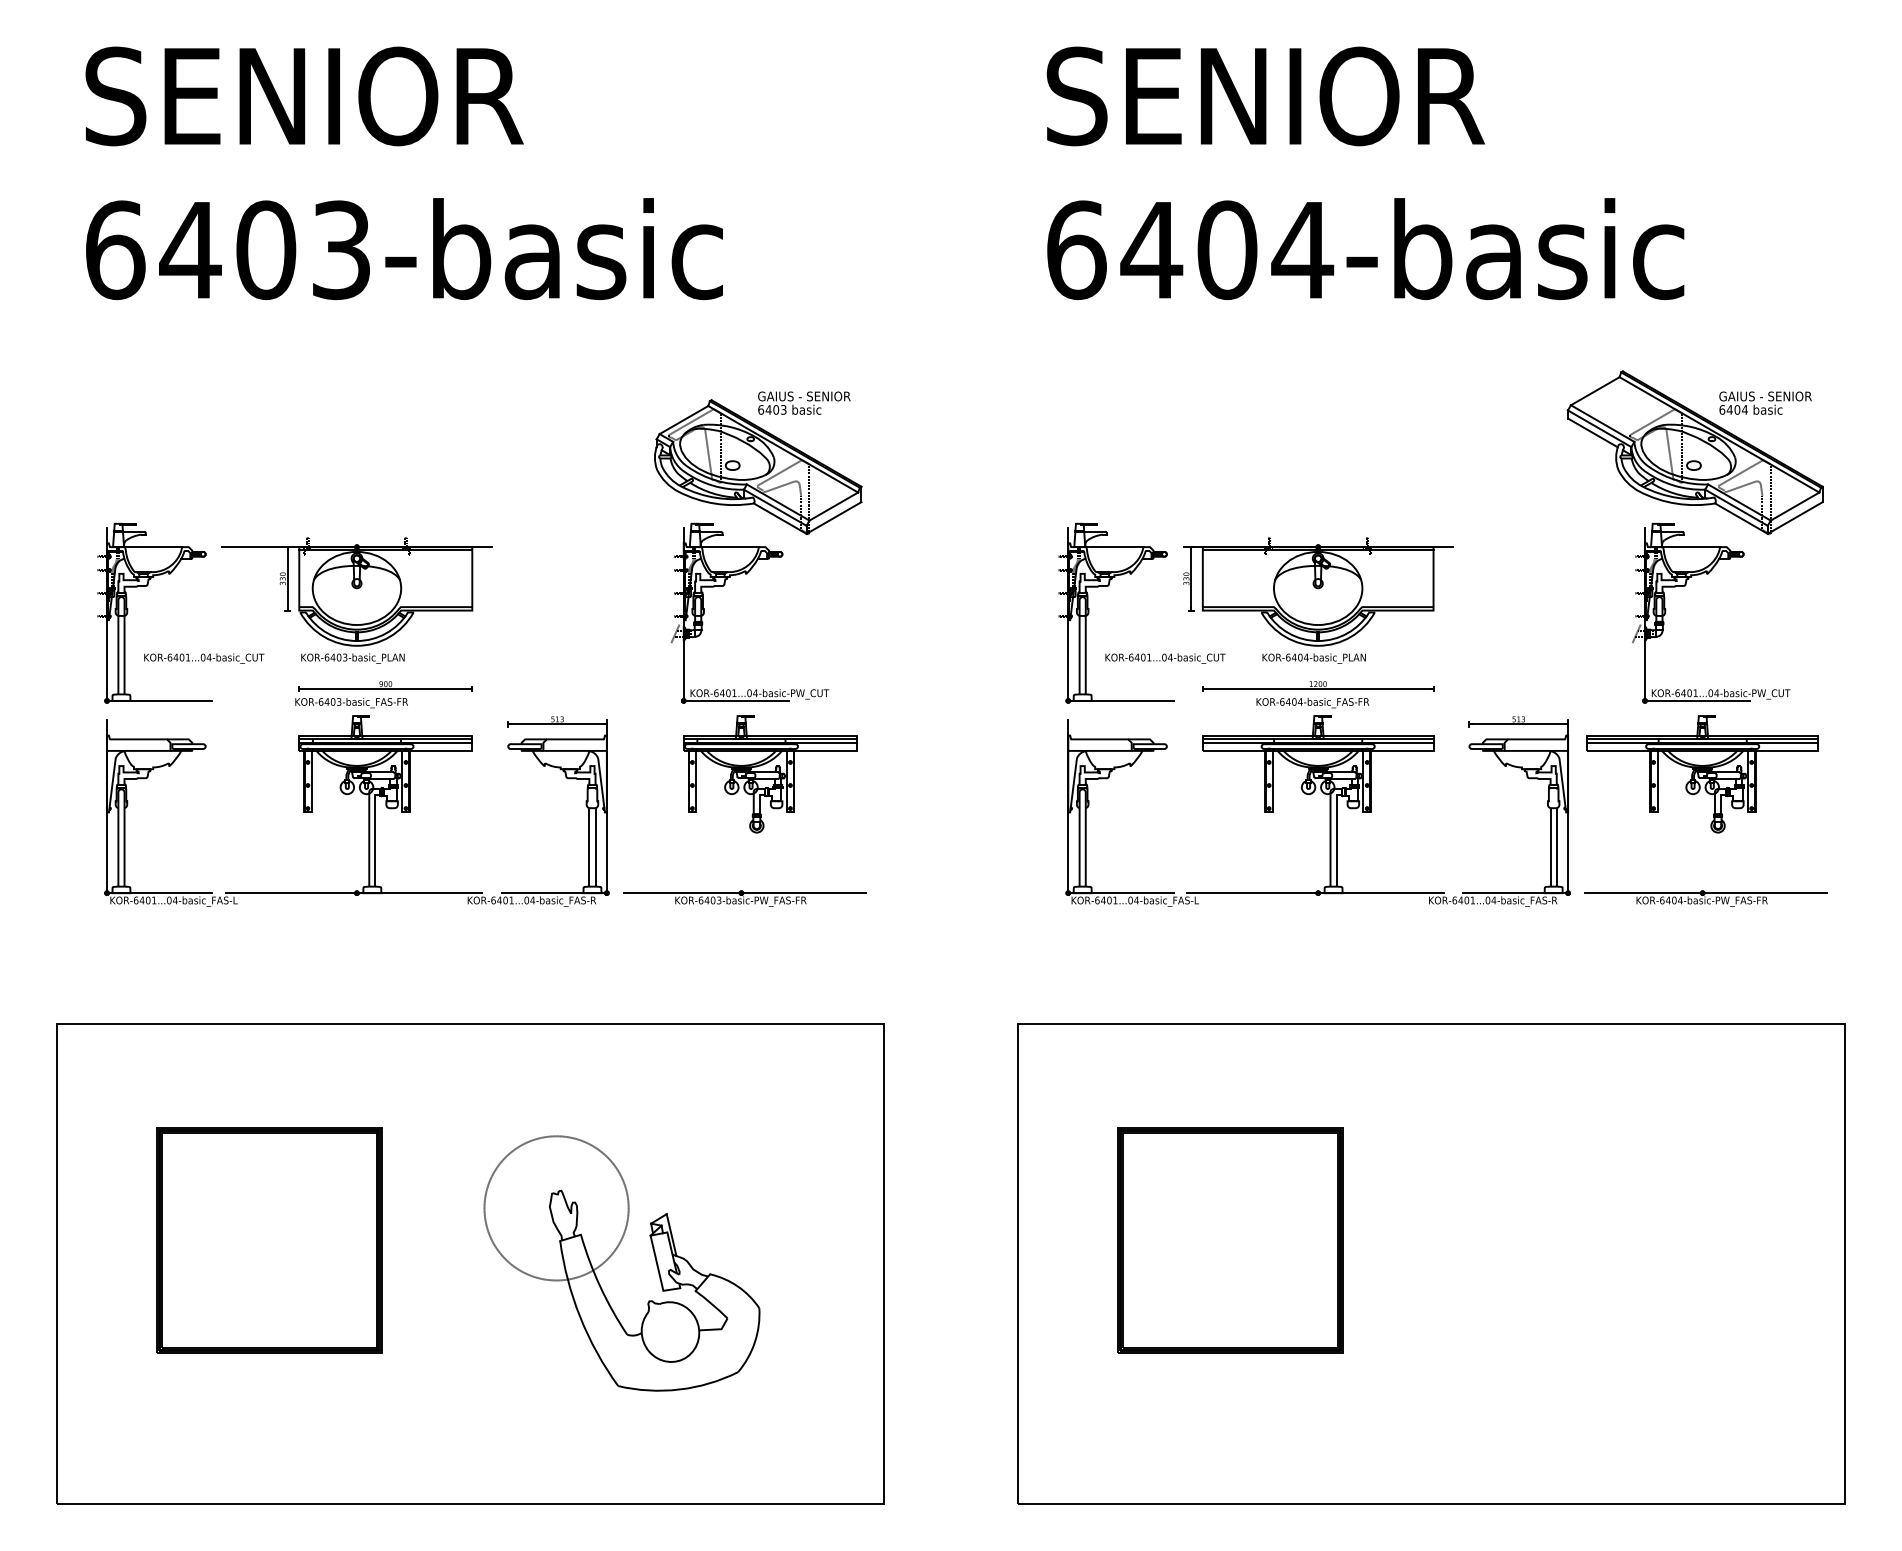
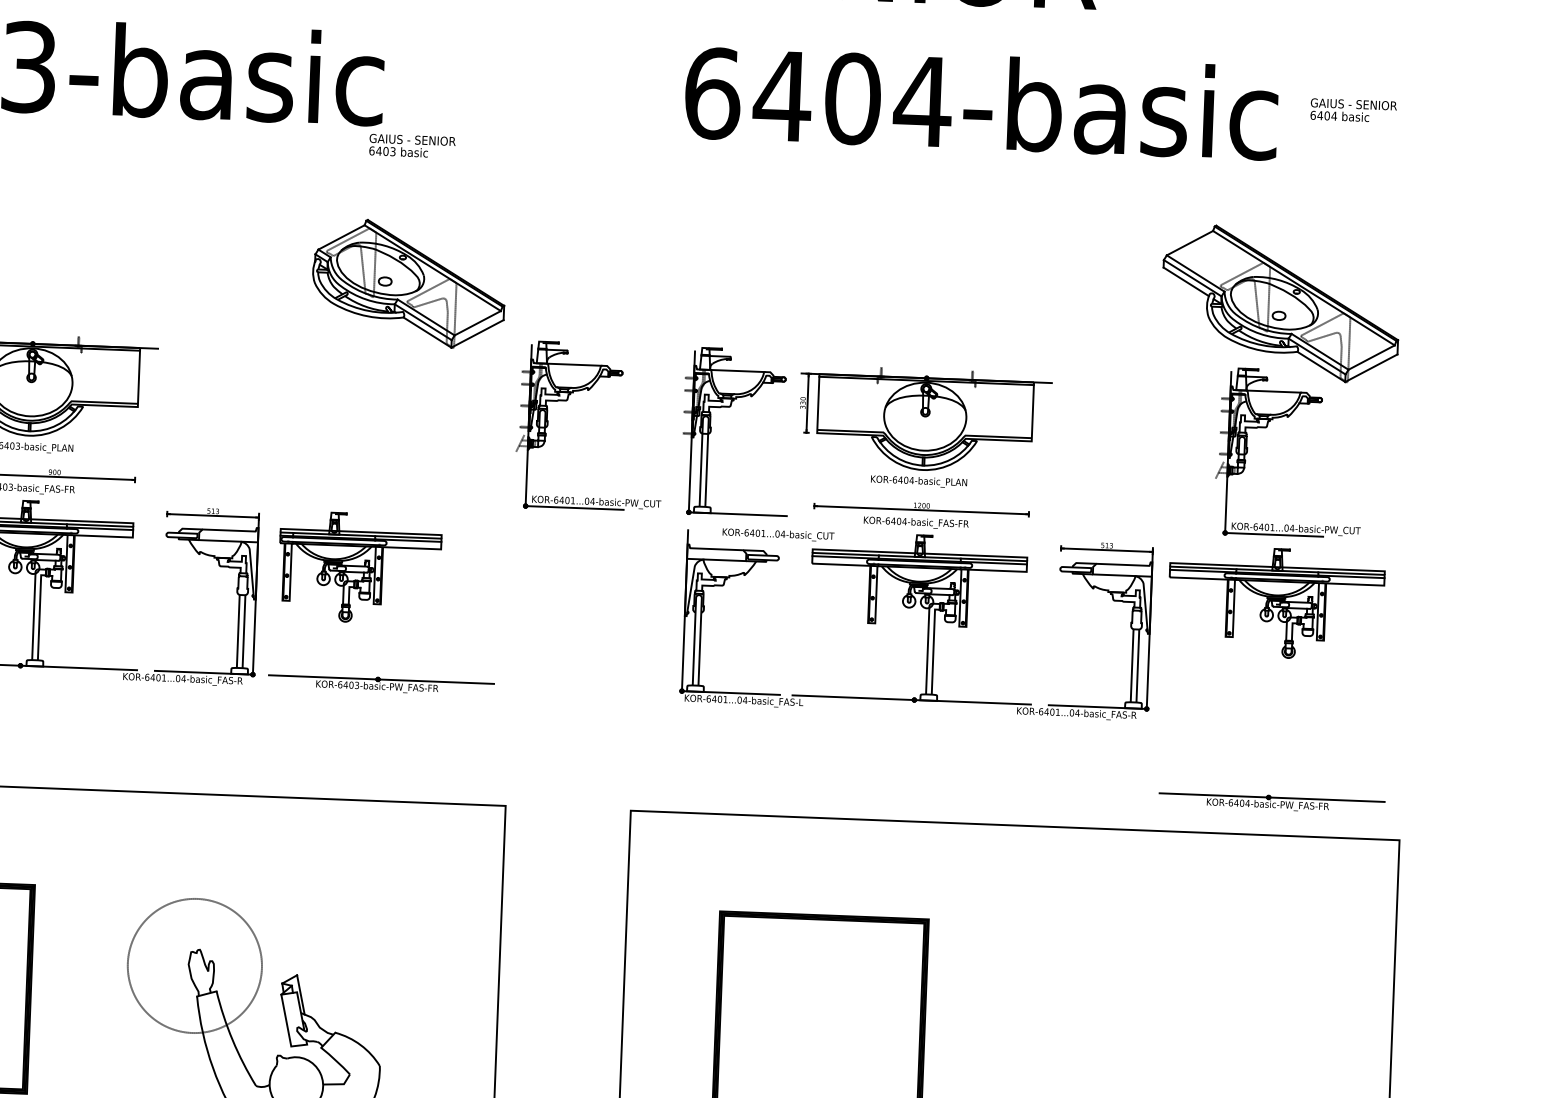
text: (804, 402) -> (412, 145), moved
text: (1765, 402) -> (1353, 110), moved
part: (723, 586) -> (566, 401), moved
text: (1165, 658) -> (778, 534), moved
part: (770, 774) -> (360, 568), moved
part: (1705, 898) -> (1271, 802), moved

